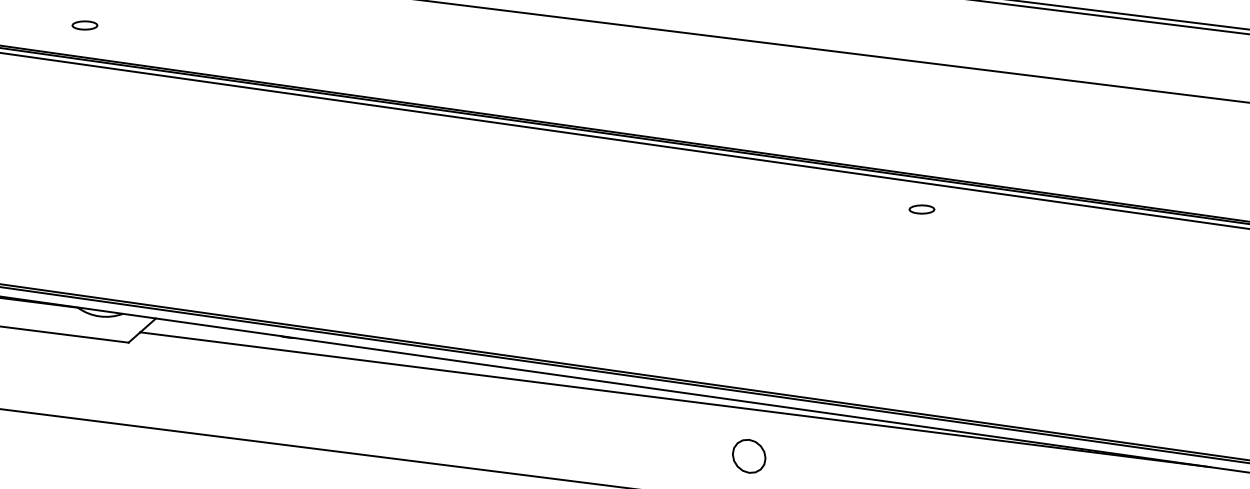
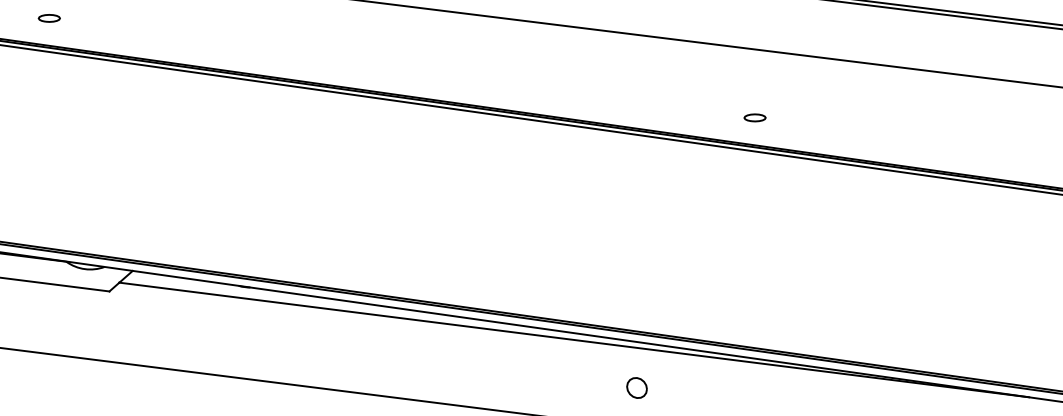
part: (84, 25) -> (49, 18), moved
part: (921, 209) -> (754, 117), moved
part: (748, 455) -> (636, 387), size x0.71

